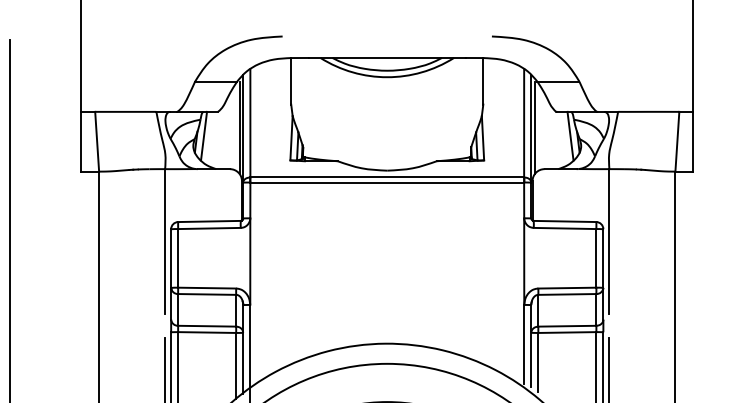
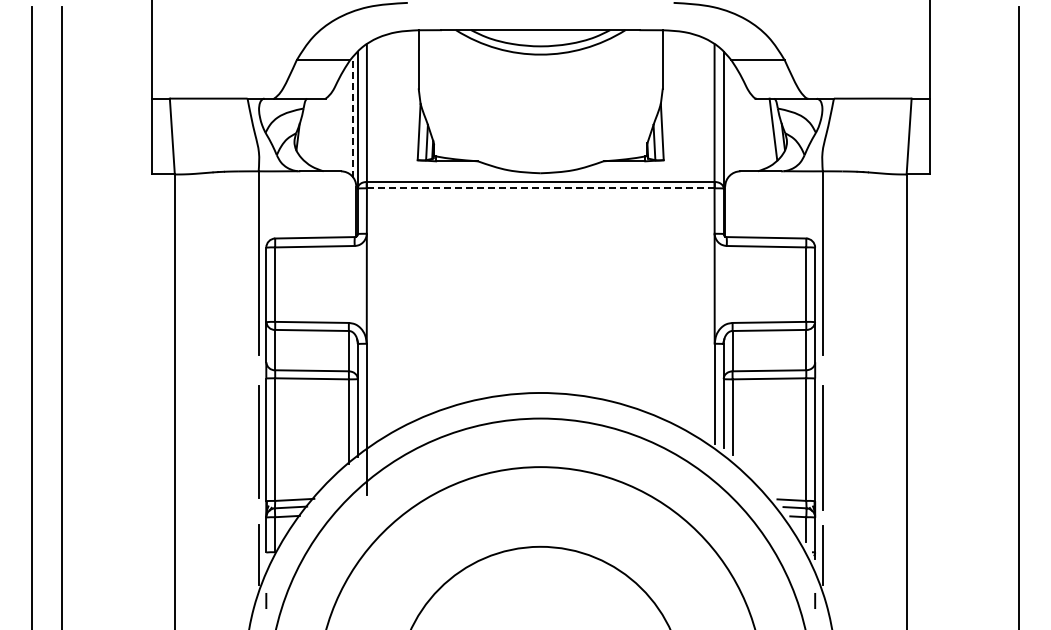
line: (535, 127) -> (728, 118), removed
line: (239, 128) -> (353, 119), solid -> dashed
line: (203, 136) -> (307, 129), removed
line: (387, 182) -> (540, 188), solid -> dashed

